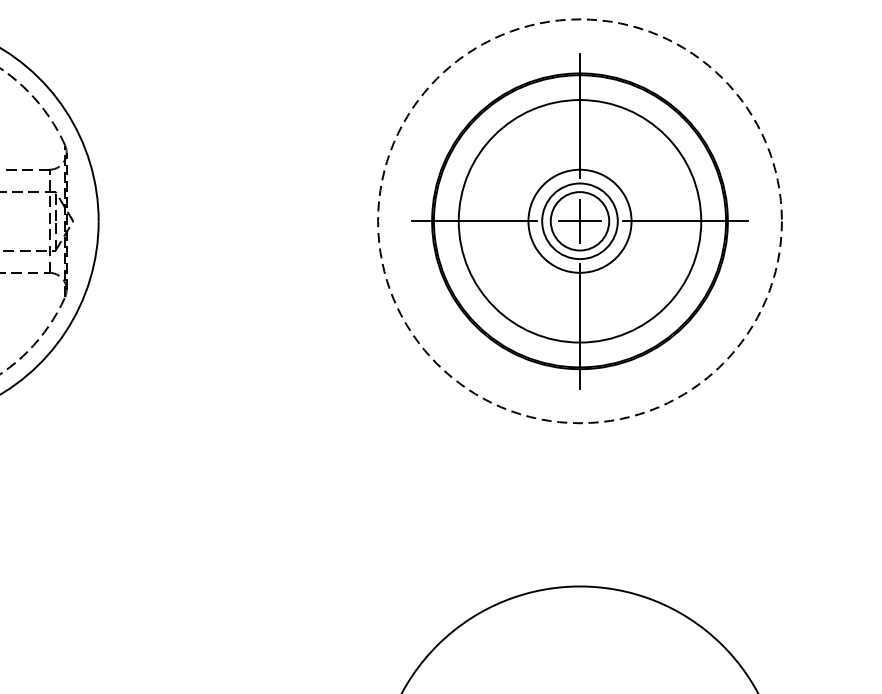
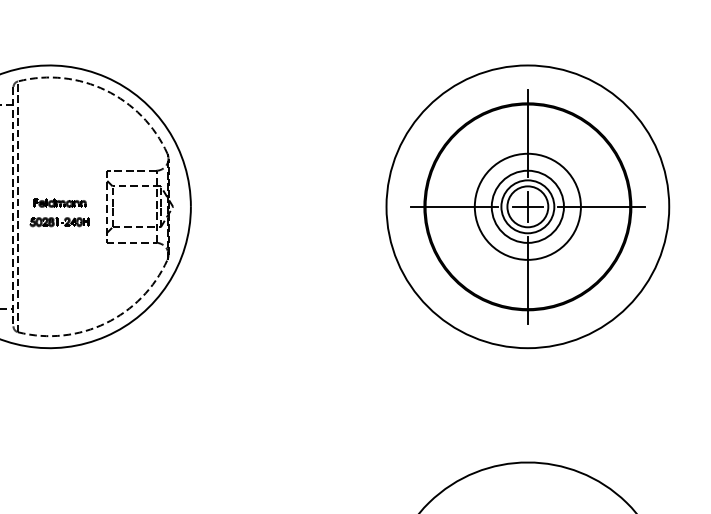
circle: (579, 220) -> (527, 206), dashed -> solid
circle: (579, 220) -> (527, 206), size x0.62

